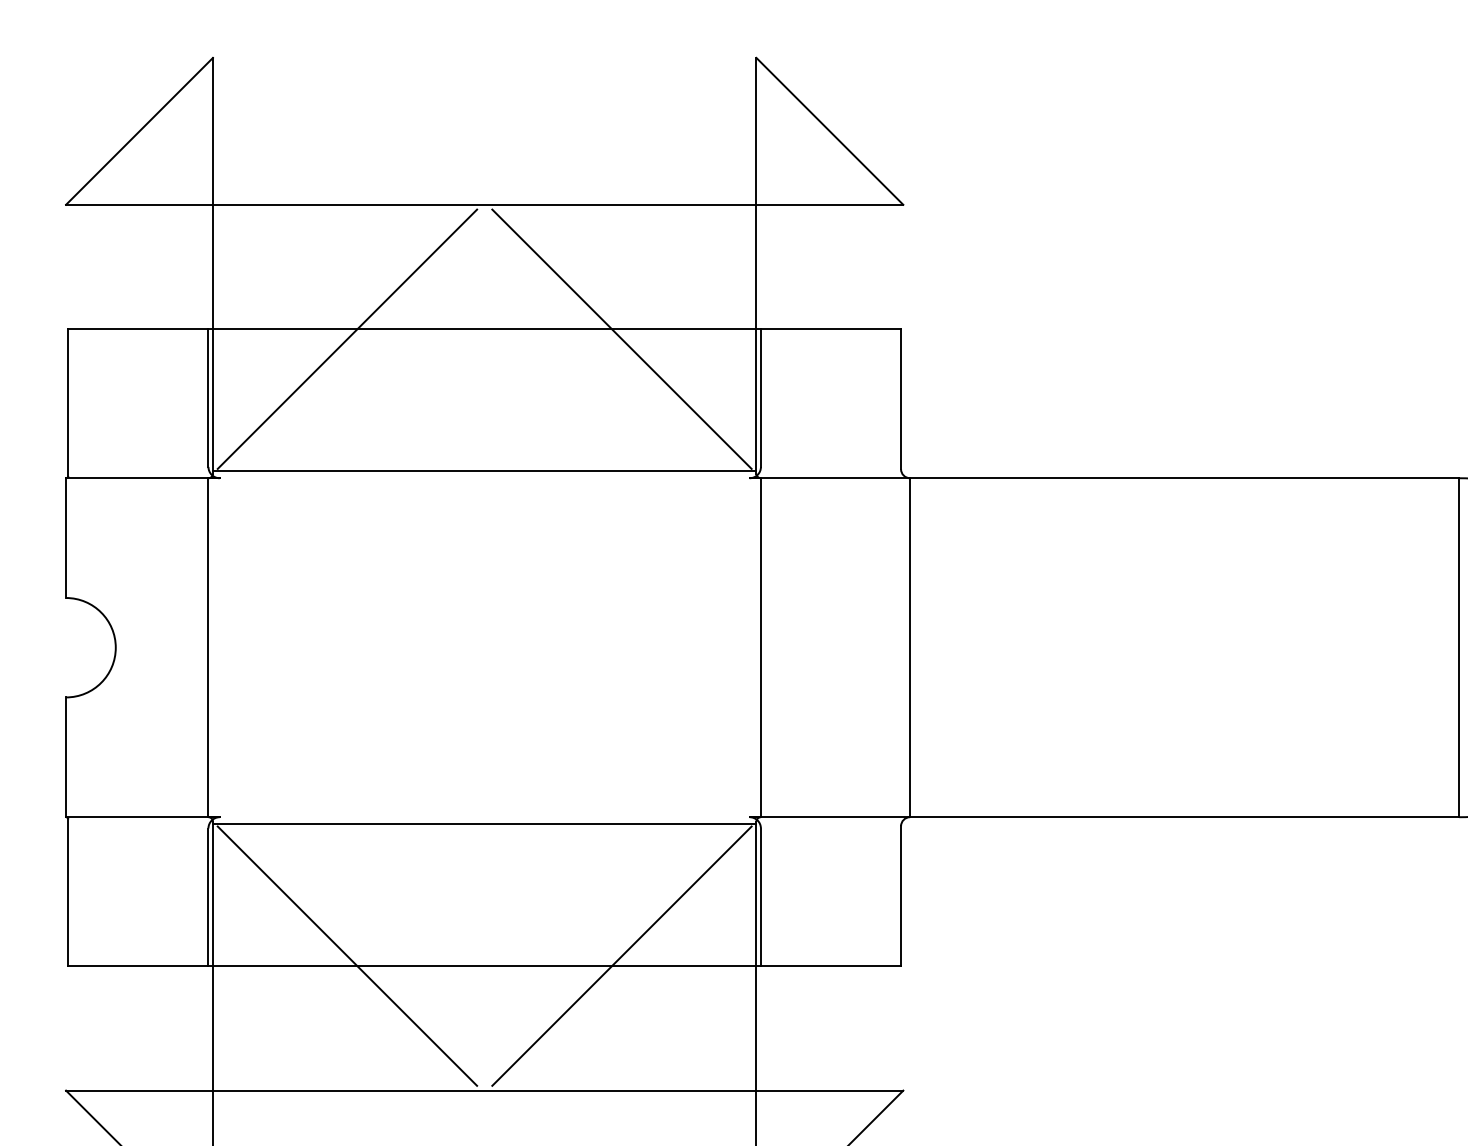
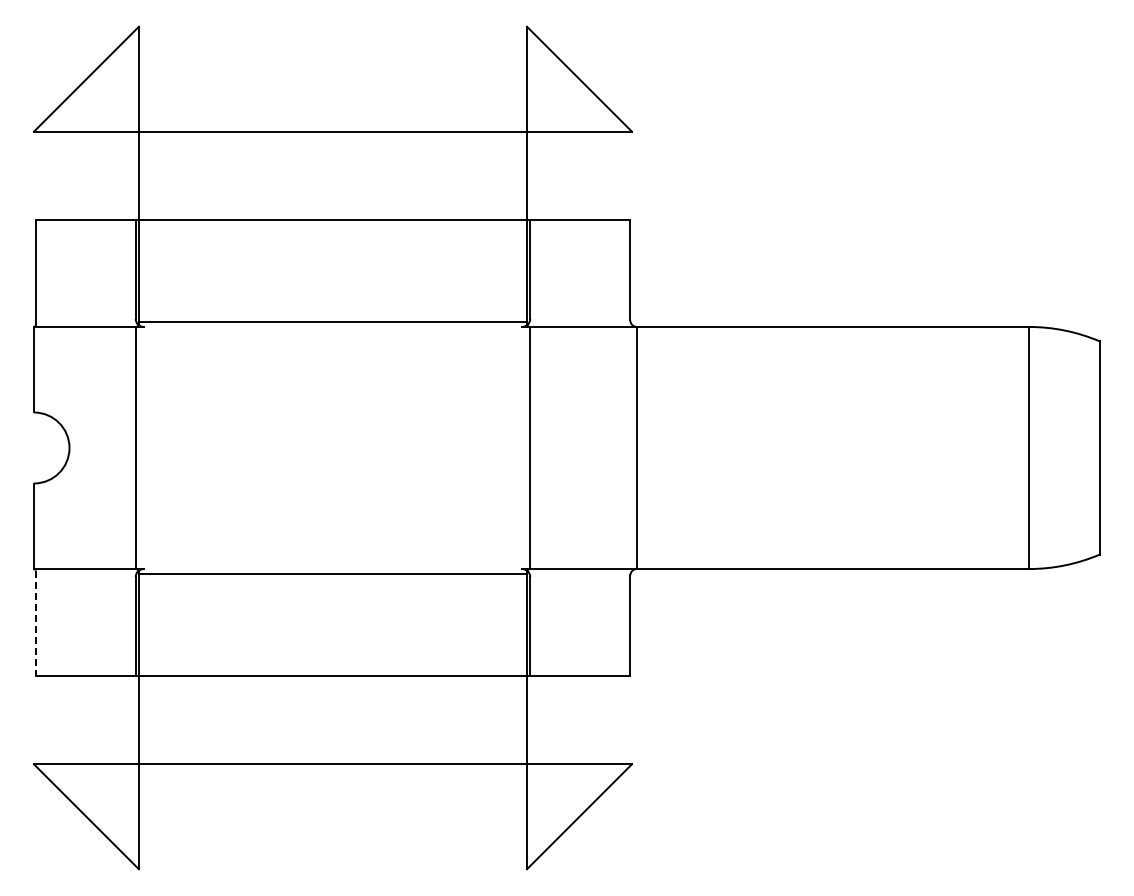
line: (346, 338) -> (234, 227), removed
line: (621, 338) -> (430, 227), removed
line: (68, 893) -> (35, 623), solid -> dashed
line: (346, 955) -> (234, 667), removed
line: (621, 955) -> (430, 667), removed

